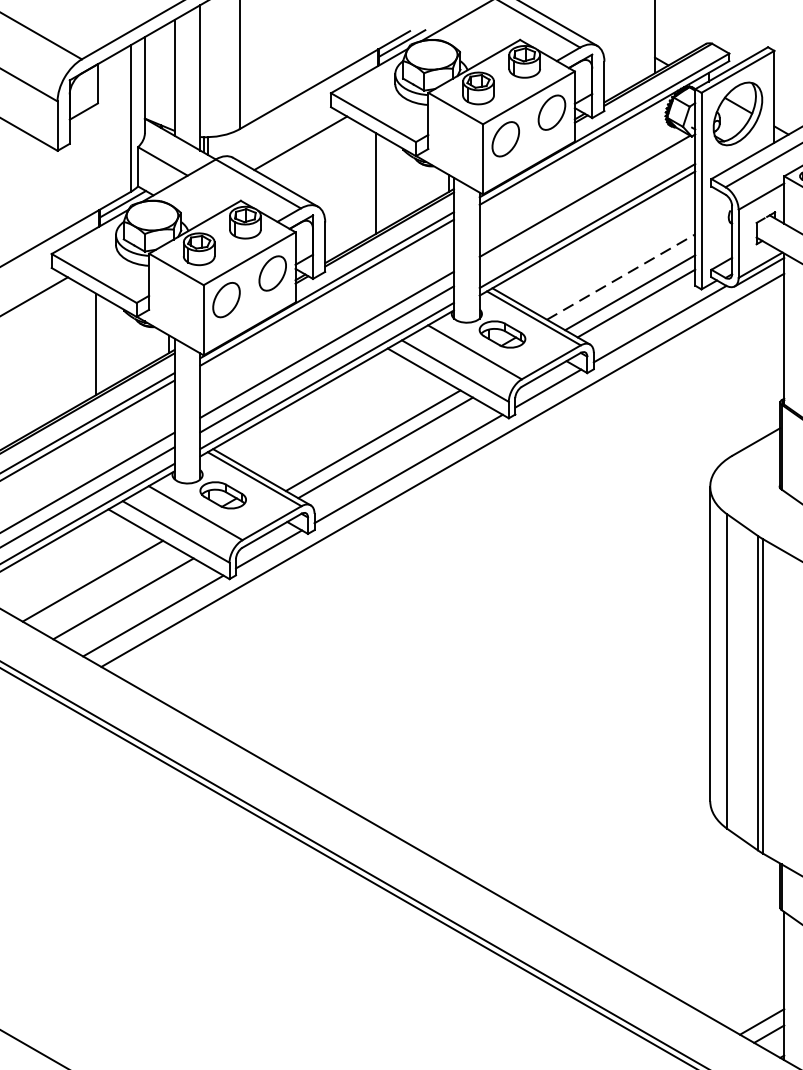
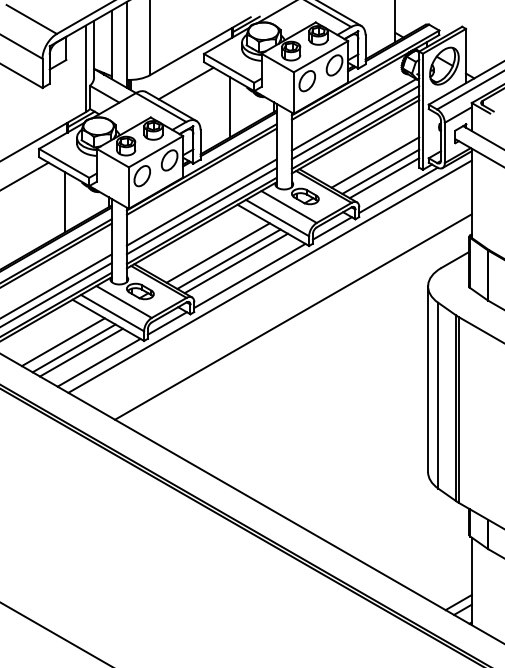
line: (587, 209) -> (355, 122), added
line: (621, 276) -> (375, 162), dashed -> solid
line: (353, 429) -> (217, 252), added
line: (482, 537) -> (293, 316), added
line: (110, 591) -> (73, 348), added

